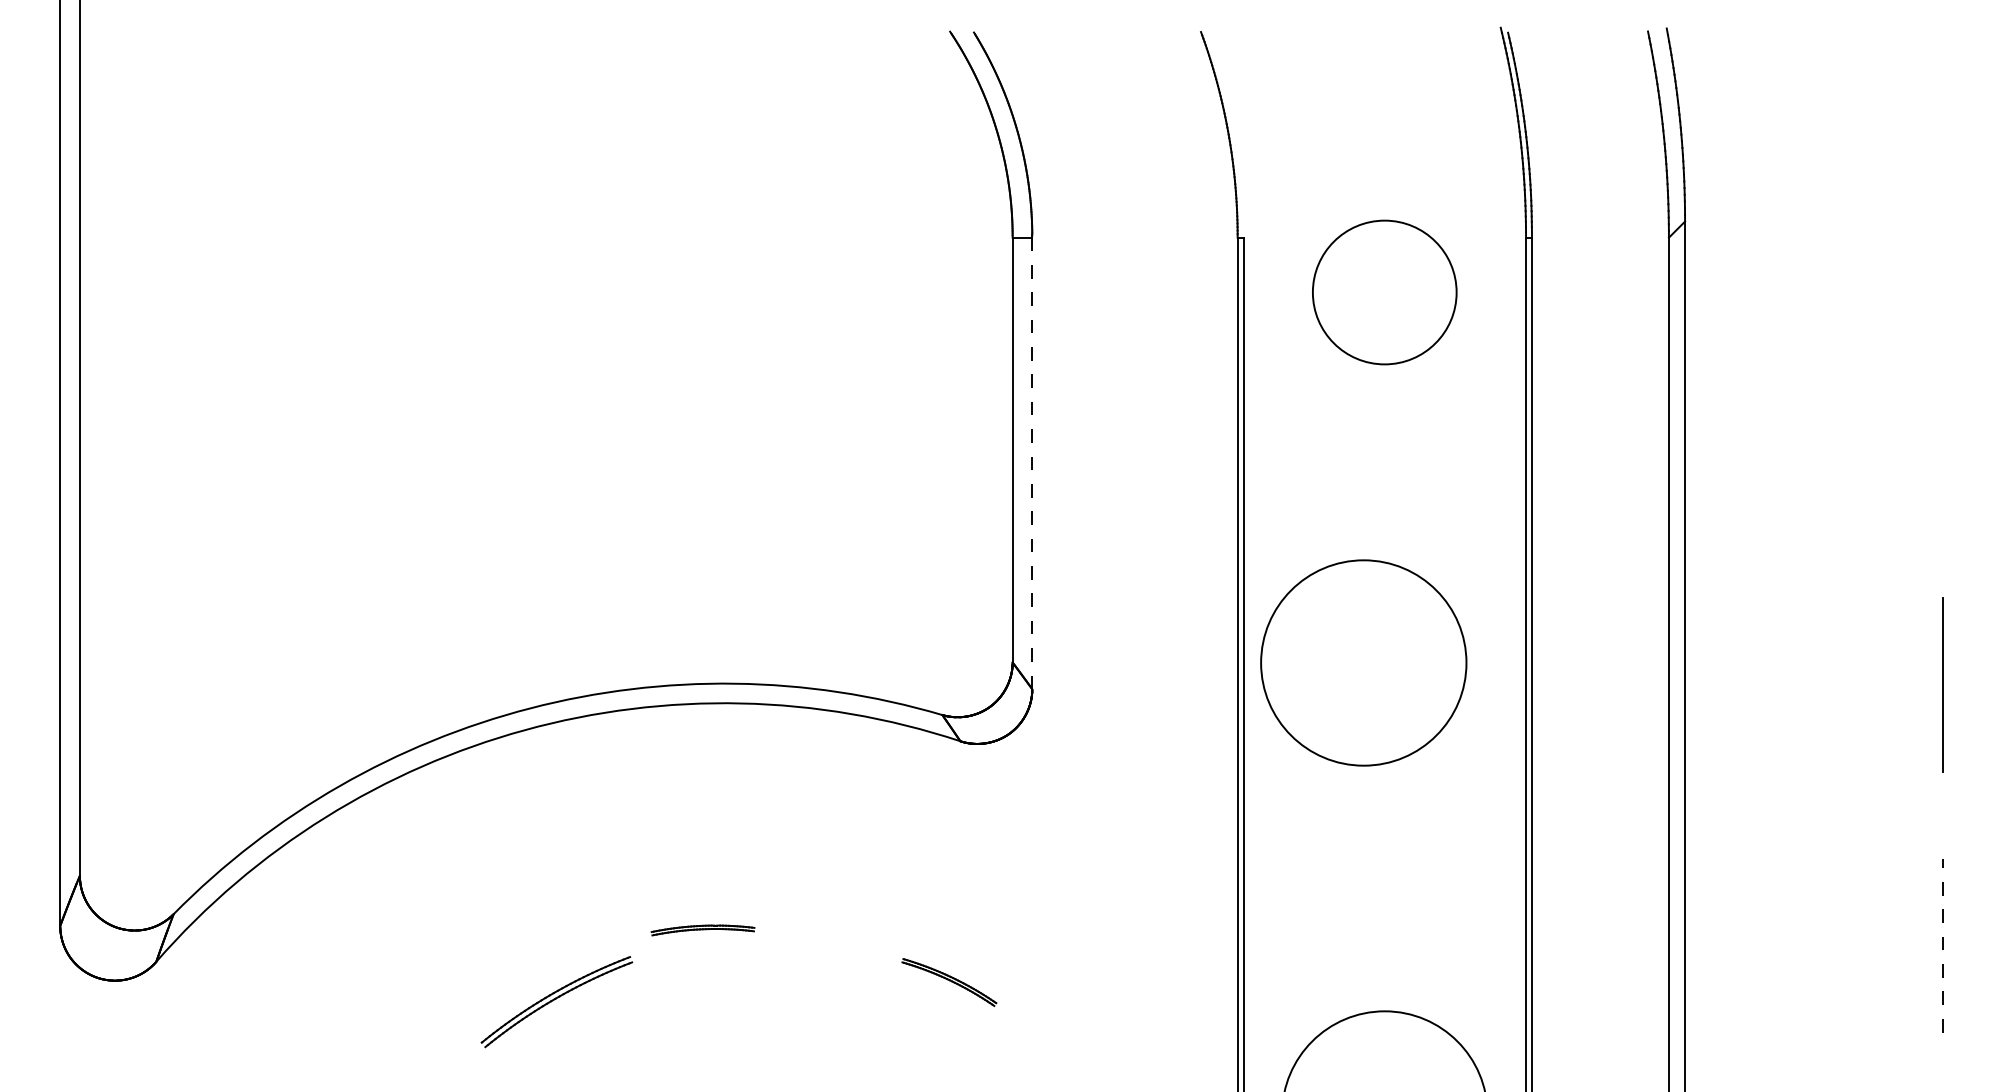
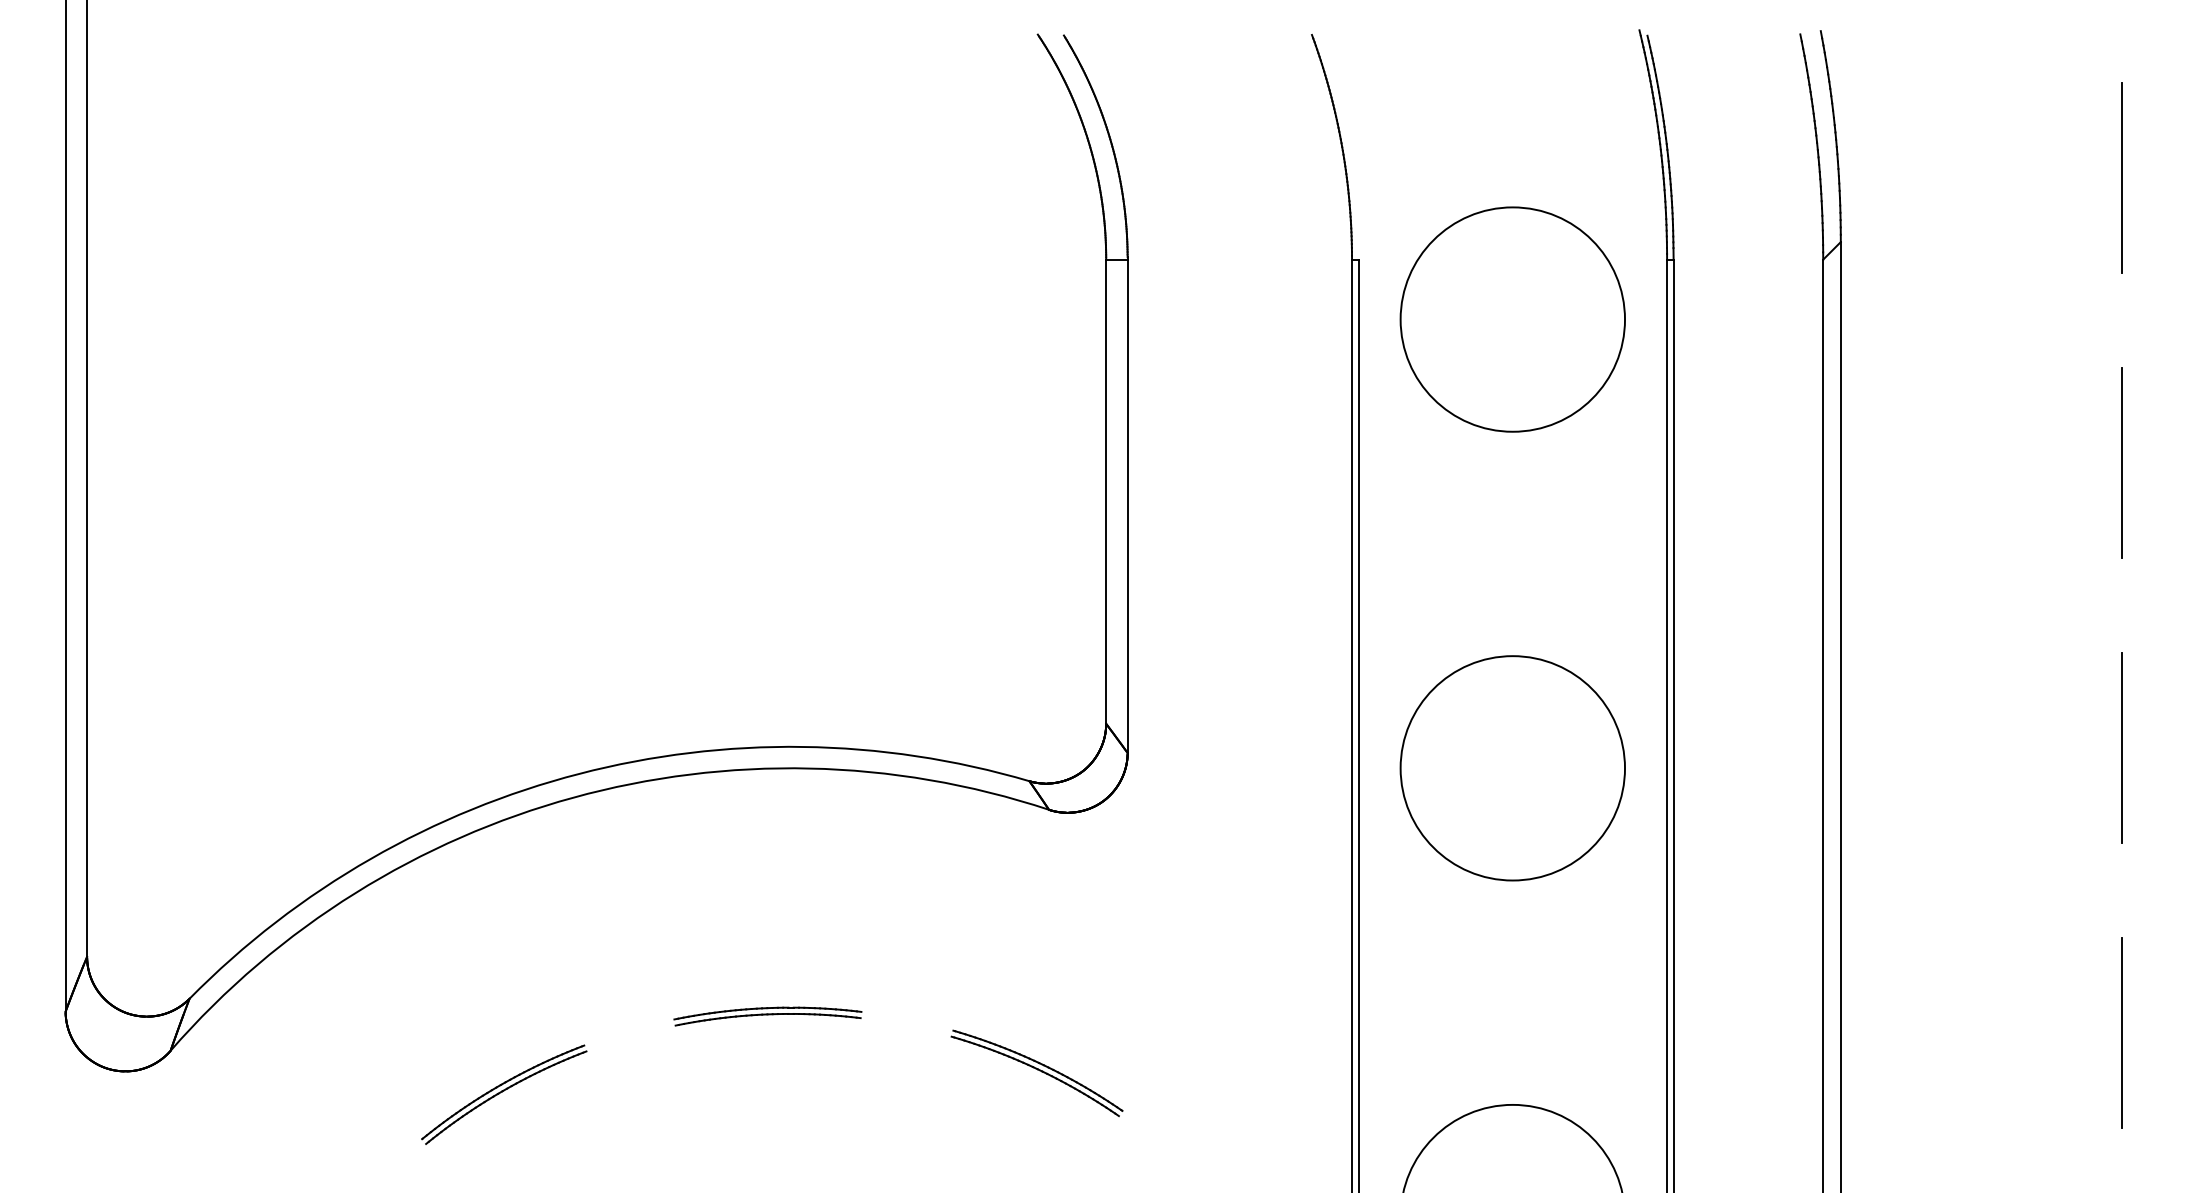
line: (1942, 163) -> (2122, 178), added
circle: (1384, 292) -> (1512, 319), size x1.43
line: (1942, 424) -> (2122, 463), added
line: (1032, 463) -> (1127, 506), dashed -> solid
circle: (1363, 663) -> (1512, 768), moved
part: (702, 930) -> (767, 1016), size x1.67
line: (1942, 945) -> (2122, 1033), dashed -> solid
part: (948, 982) -> (1036, 1073), size x1.67
part: (557, 1001) -> (504, 1094), moved

